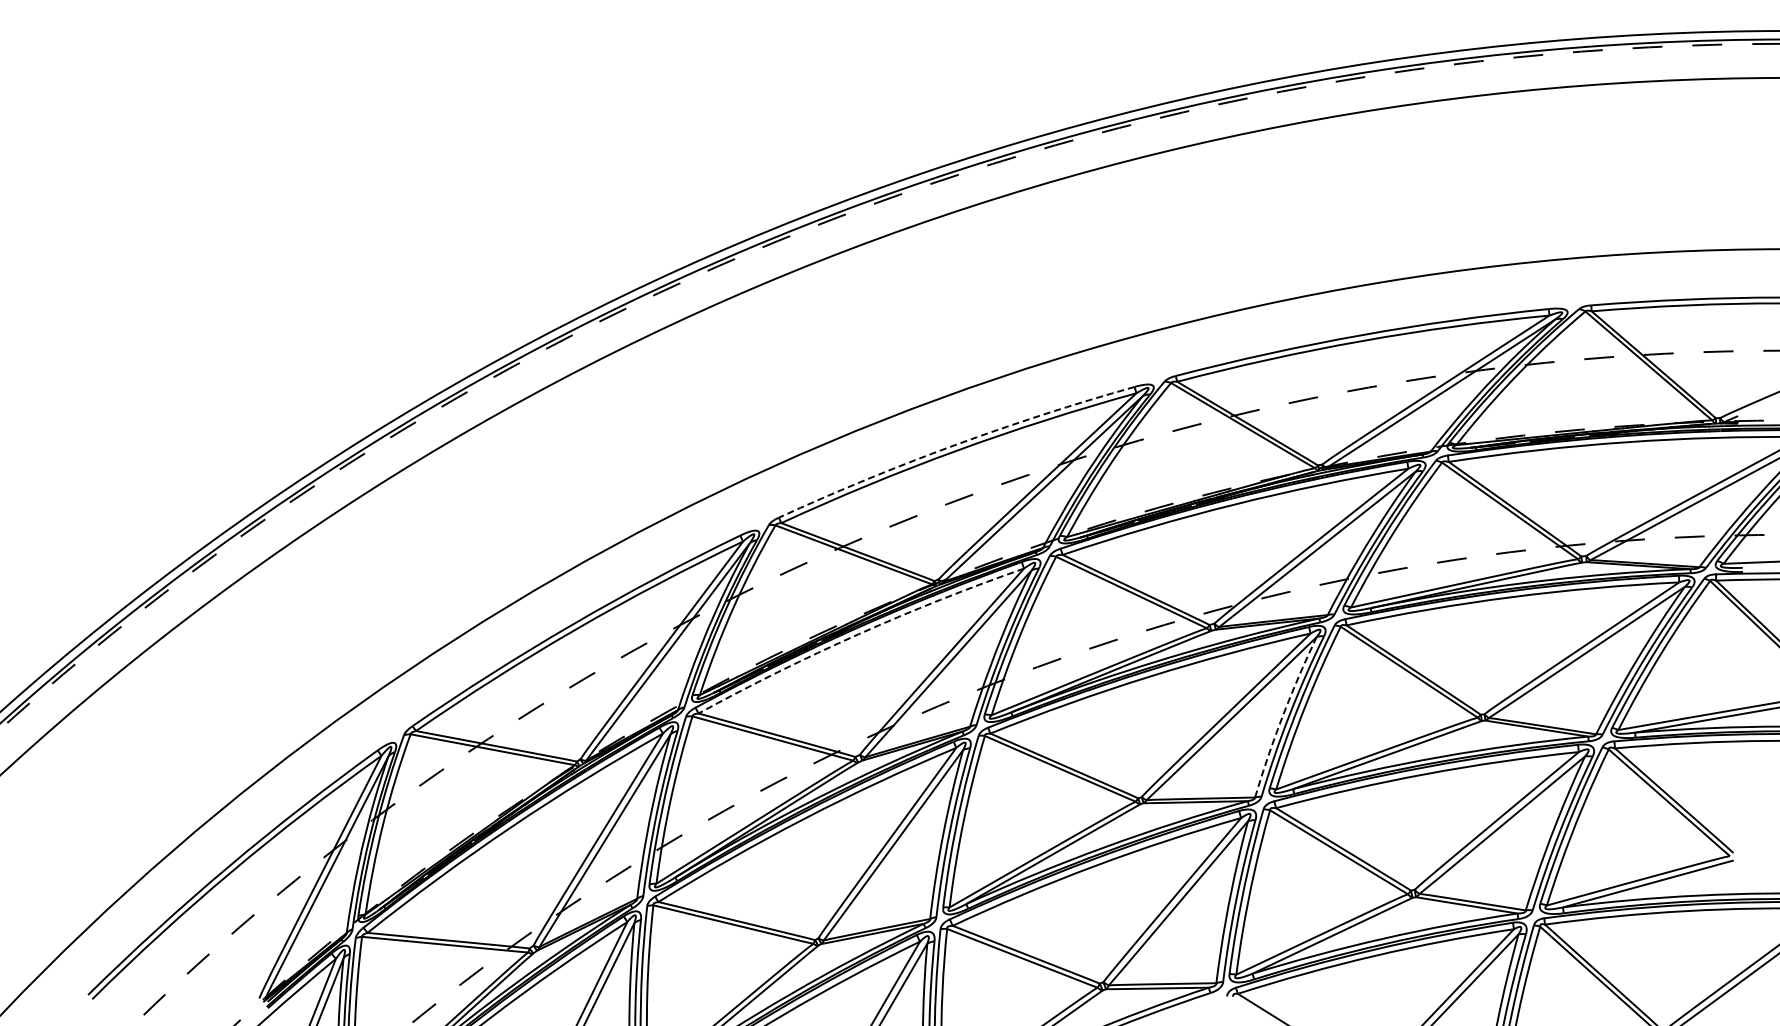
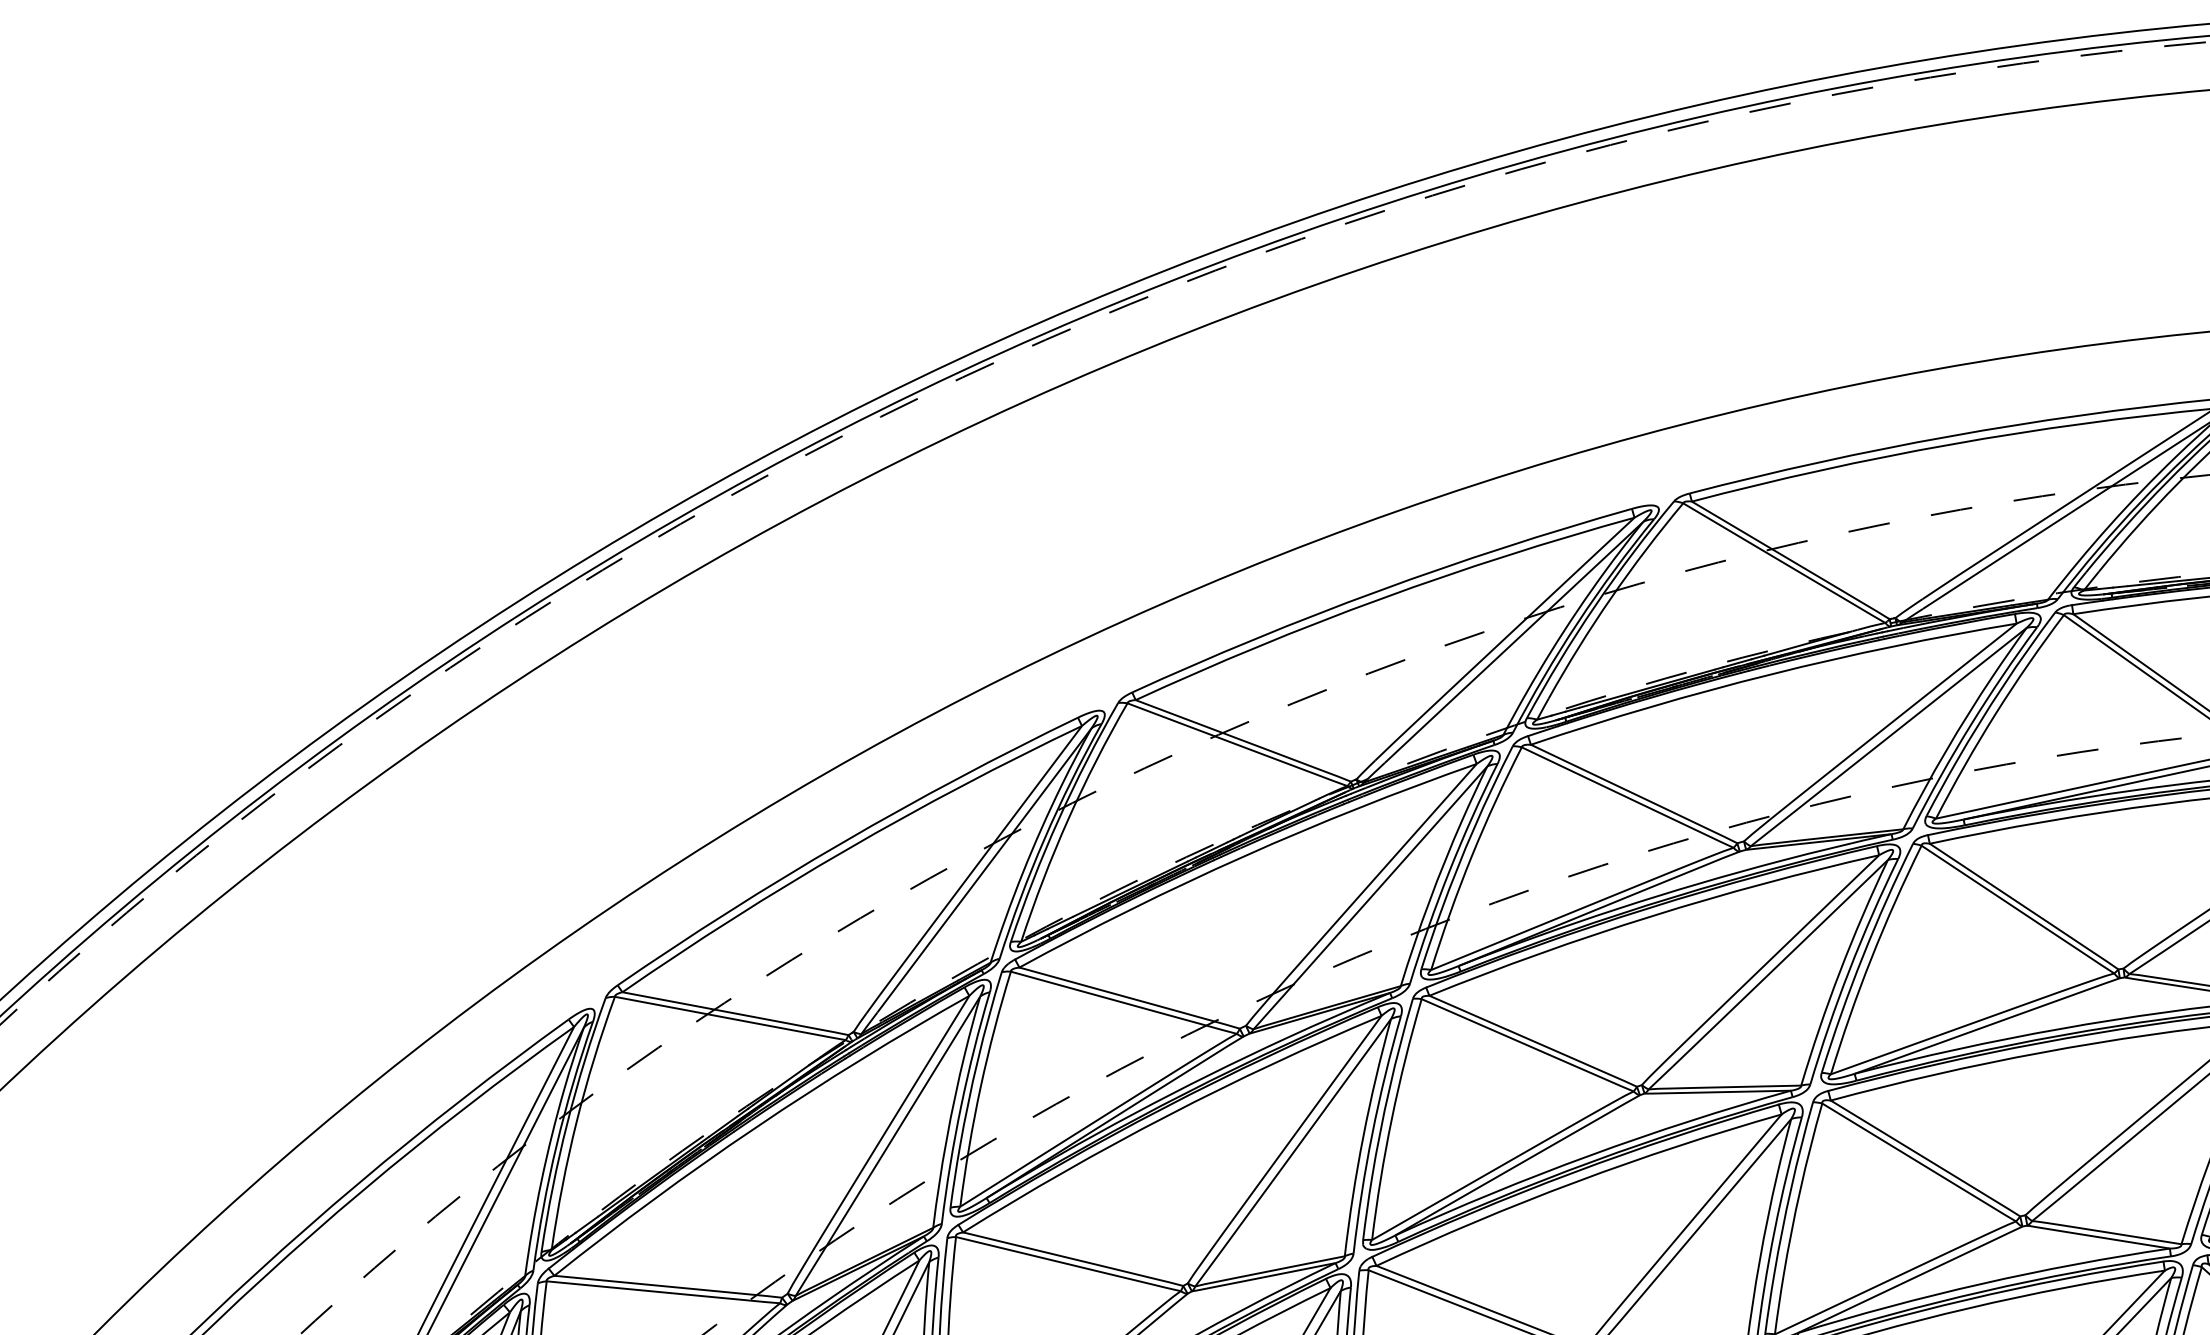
arc: (954, 445) -> (1378, 591), dashed -> solid
arc: (858, 634) -> (1244, 856), dashed -> solid
arc: (1282, 716) -> (1839, 971), dashed -> solid

